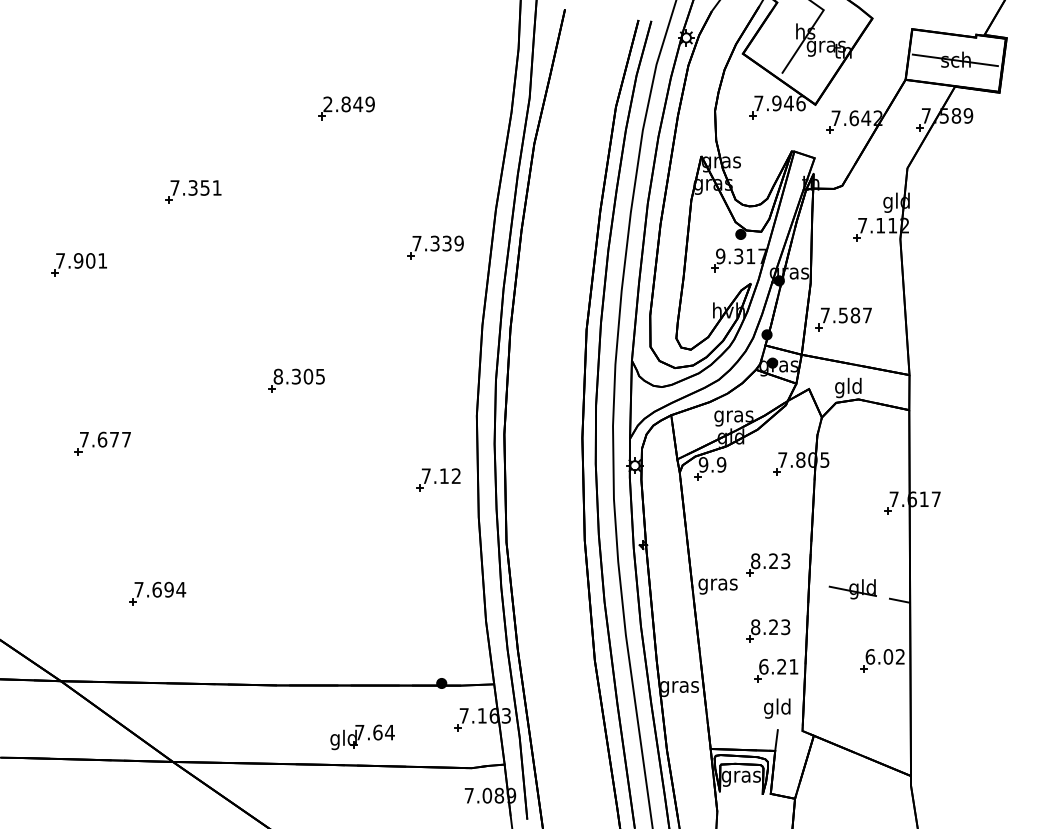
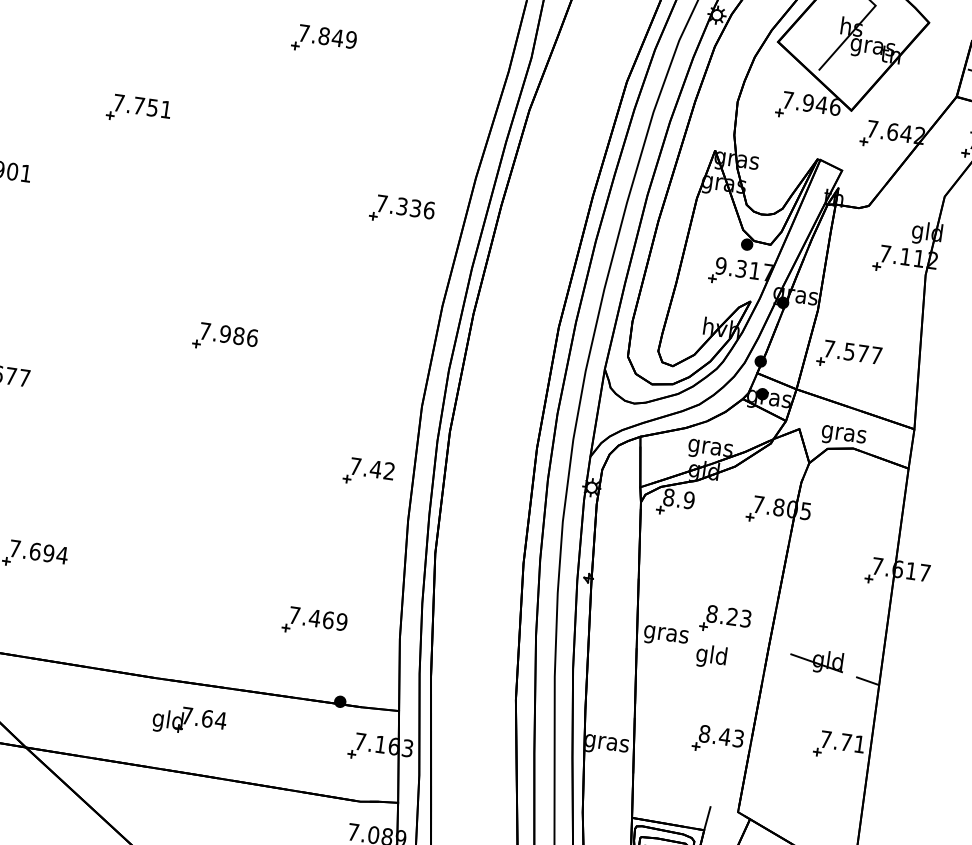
text: (327, 104) -> (303, 33), 2.849 -> 7.849
text: (192, 187) -> (138, 105), 7.351 -> 7.751
text: (458, 243) -> (428, 210), 7.339 -> 7.336
text: (855, 315) -> (863, 353), 7.587 -> 7.577
text: (299, 376) -> (228, 334), 8.305 -> 7.986
text: (848, 387) -> (843, 433), gld -> gras
text: (703, 464) -> (668, 497), 9.9 -> 8.9
text: (444, 475) -> (376, 468), 7.12 -> 7.42
part: (409, 617) -> (314, 622), added
part: (768, 630) -> (715, 693), removed
text: (884, 656) -> (841, 741), 6.02 -> 7.71
text: (778, 666) -> (721, 735), 6.21 -> 8.43
text: (777, 708) -> (711, 656), moved
part: (362, 737) -> (189, 721), moved

